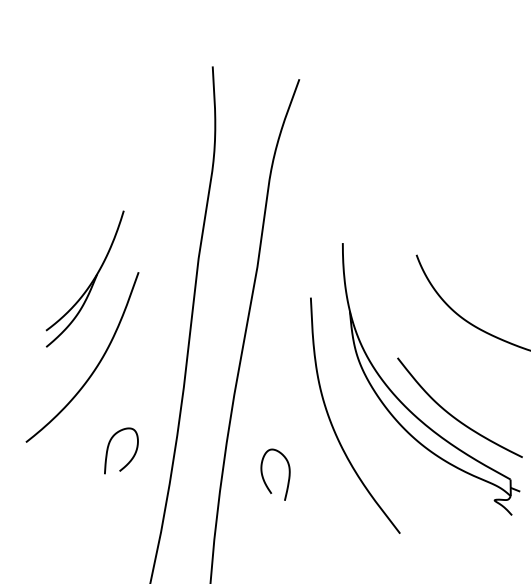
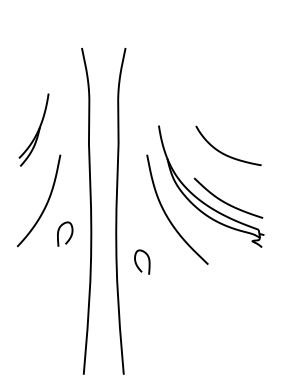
part: (83, 277) -> (33, 129), moved
curve: (132, 455) -> (70, 235), moved
curve: (264, 477) -> (137, 264), moved

